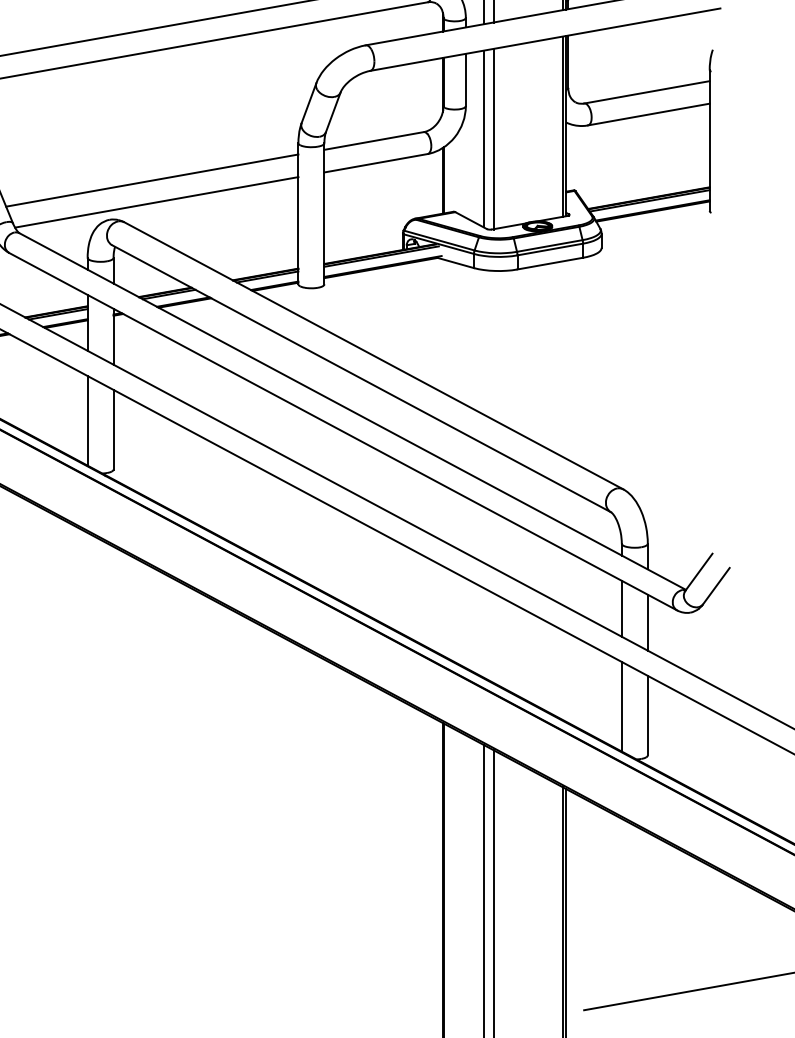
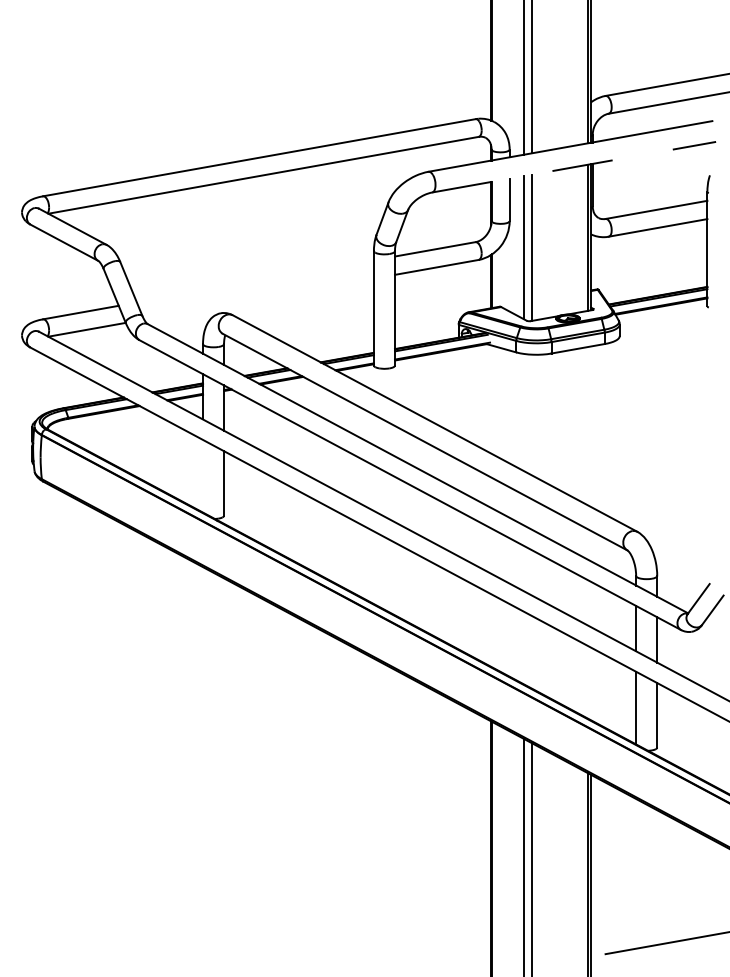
line: (545, 40) -> (574, 167), solid -> dashed
line: (151, 180) -> (254, 281), removed
line: (156, 201) -> (258, 298), removed
line: (88, 419) -> (203, 475), removed

